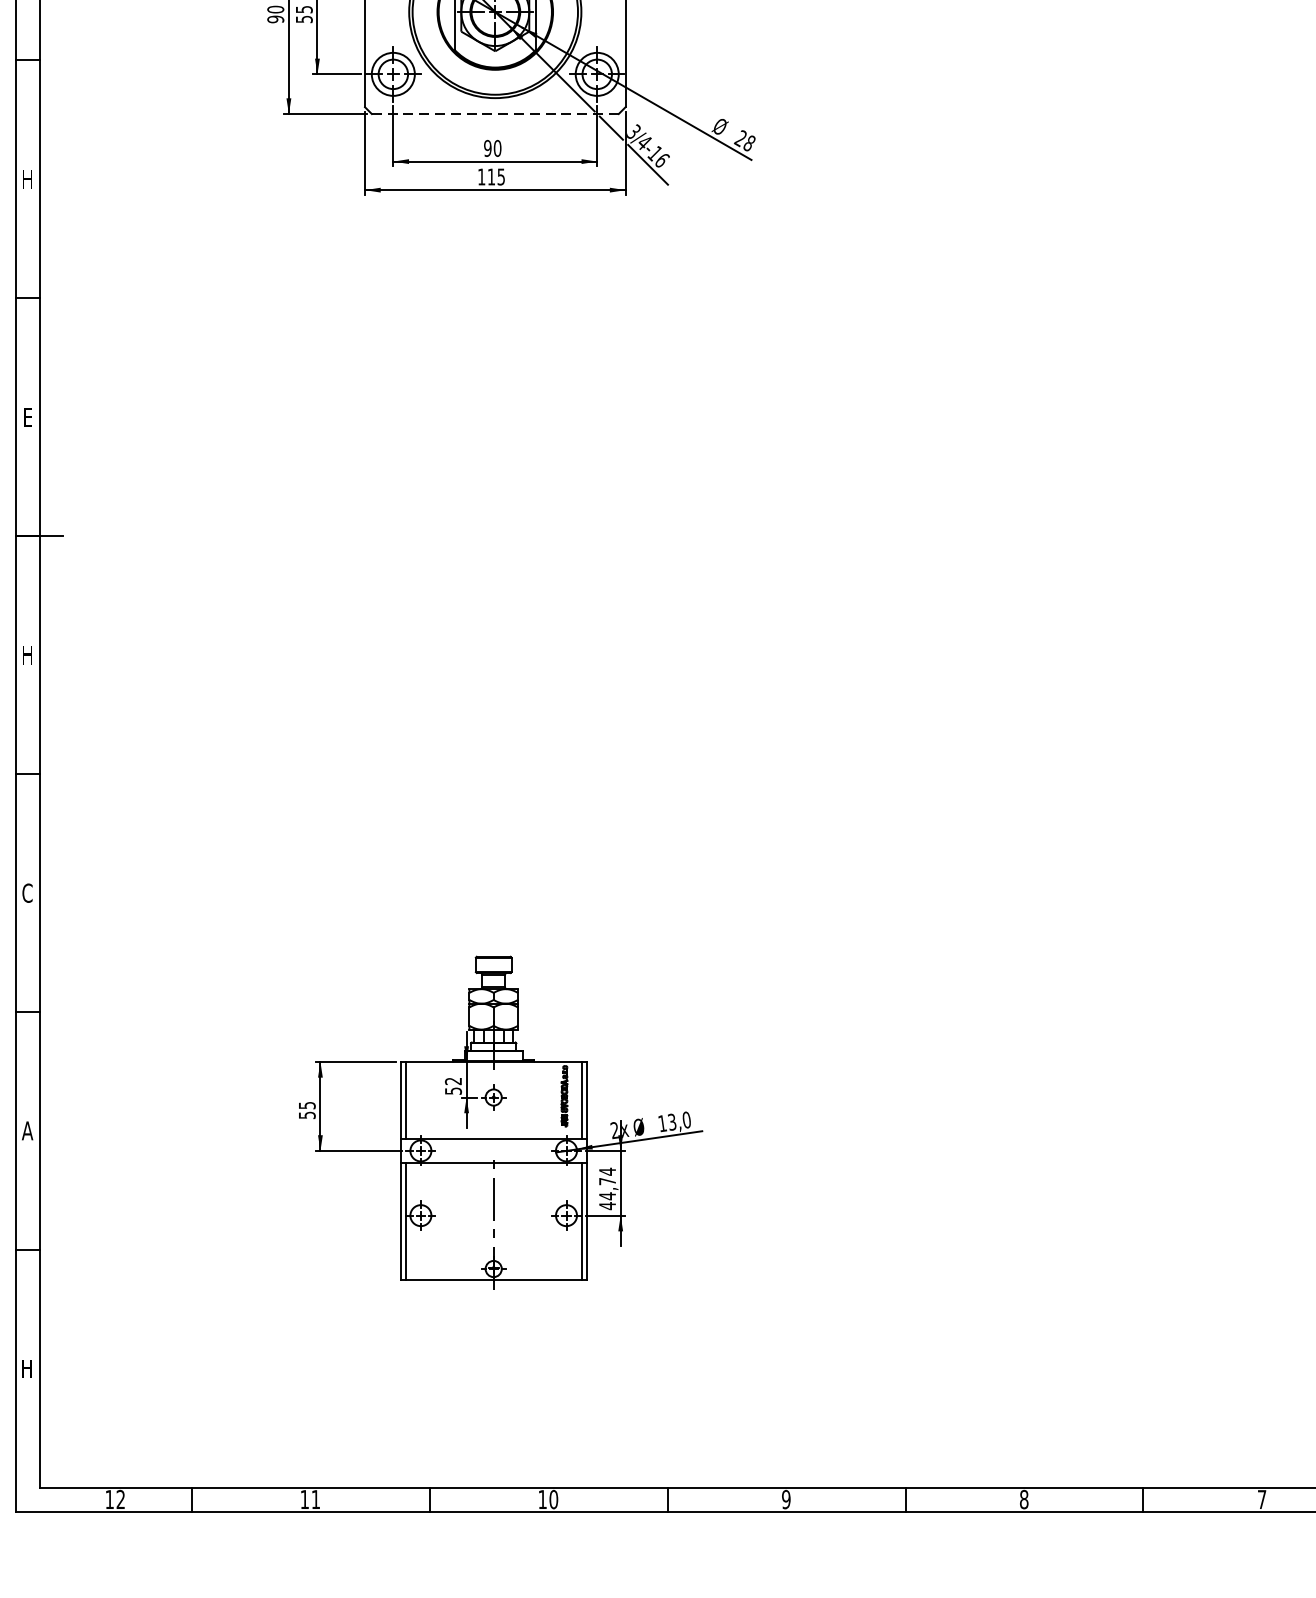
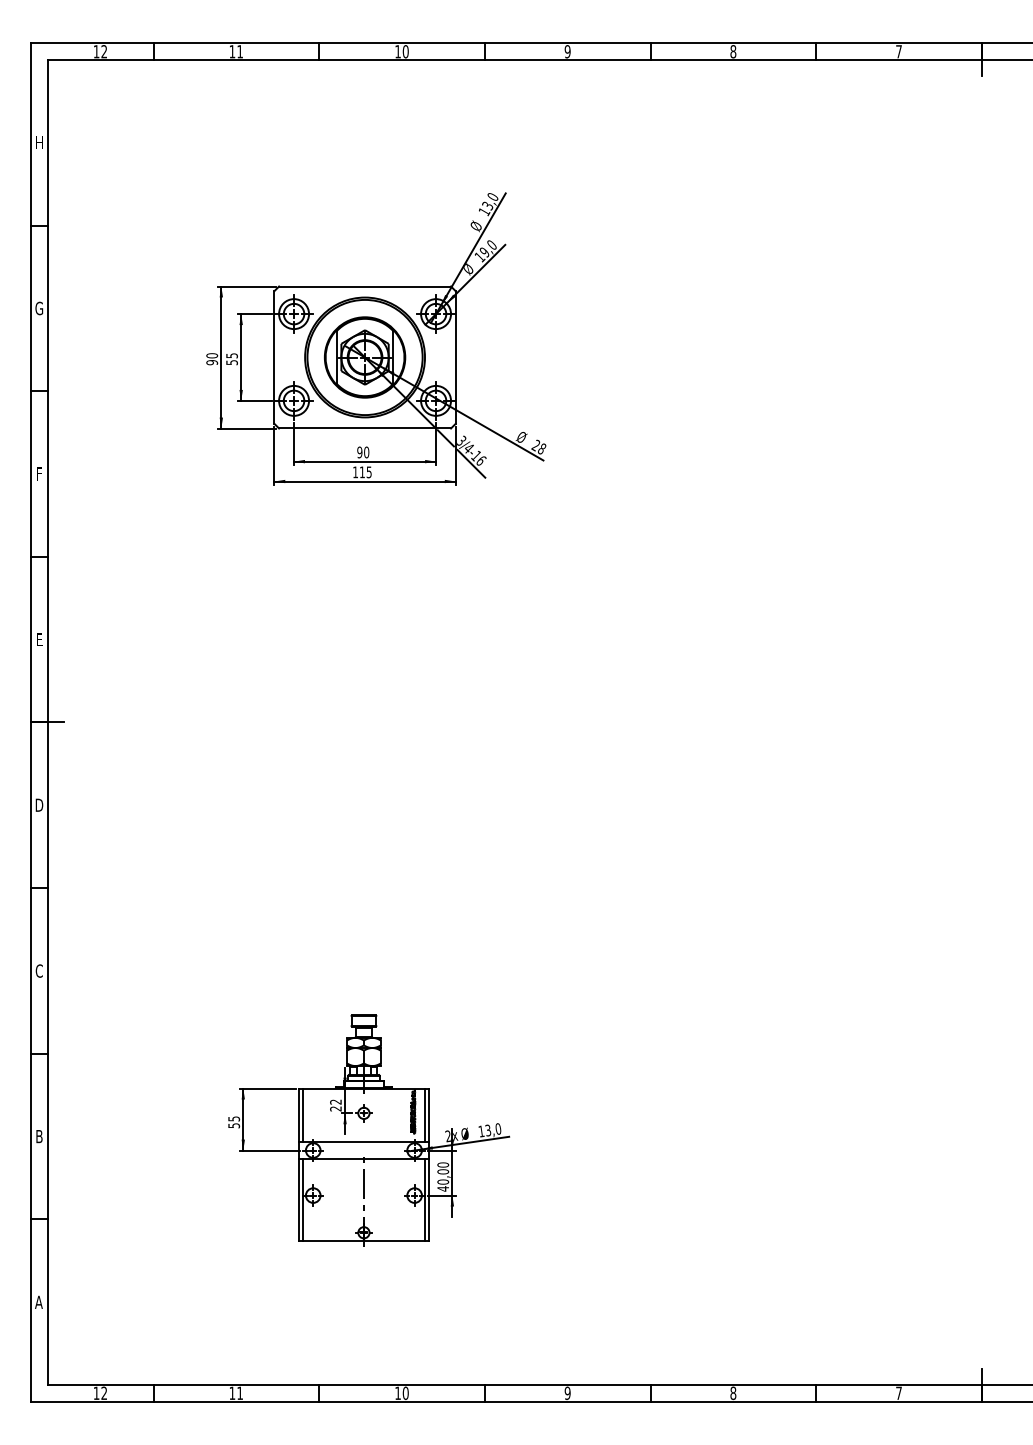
line: (495, 114) -> (365, 428), dashed -> solid
text: (27, 178) -> (39, 473), H -> F
text: (27, 653) -> (39, 804), H -> D
text: (452, 1090) -> (335, 1108), 52 -> 22
text: (27, 1130) -> (39, 1136), A -> B
text: (607, 1183) -> (443, 1173), 44,74 -> 40,00
text: (26, 1367) -> (38, 1301), H -> A

